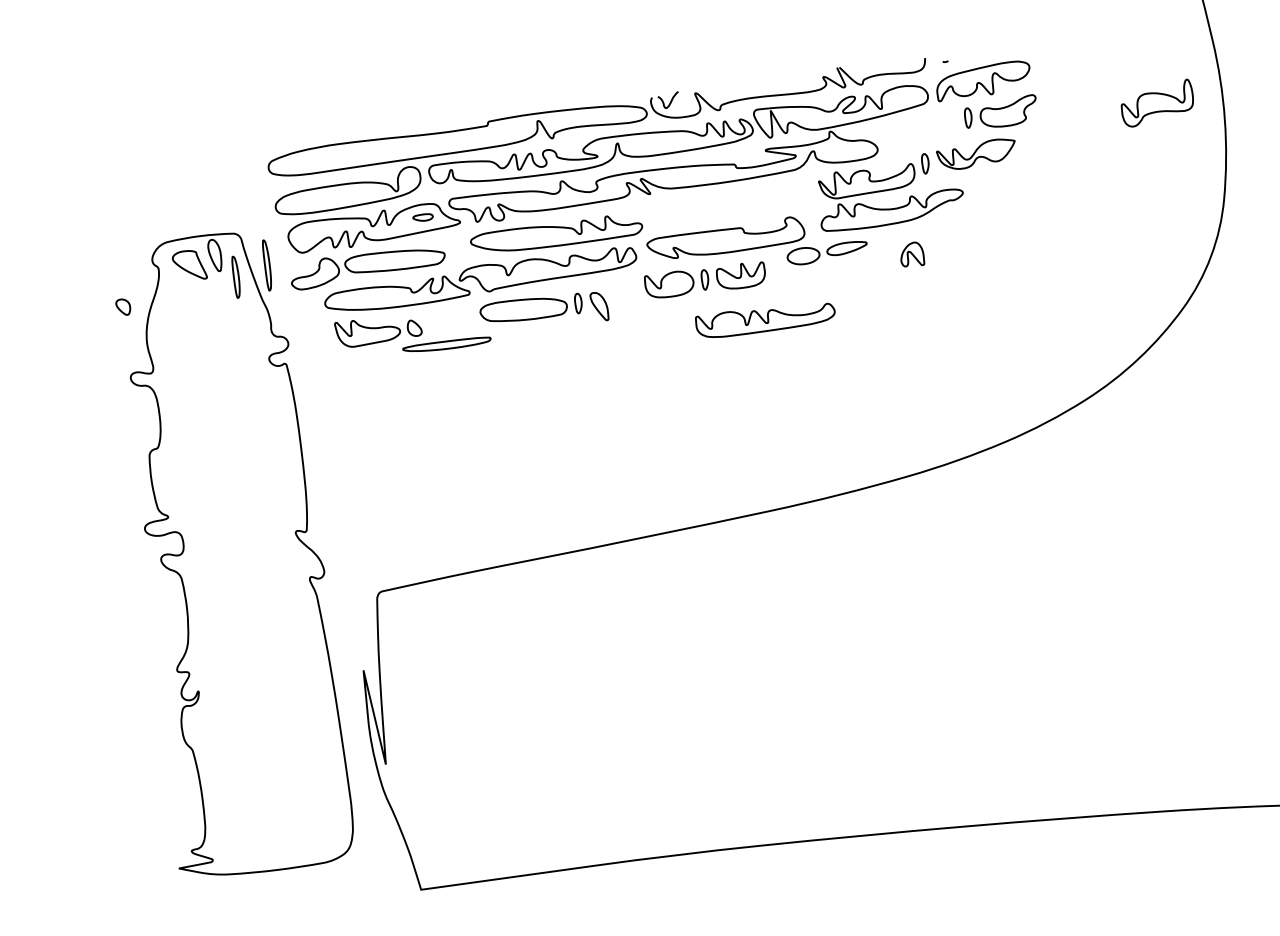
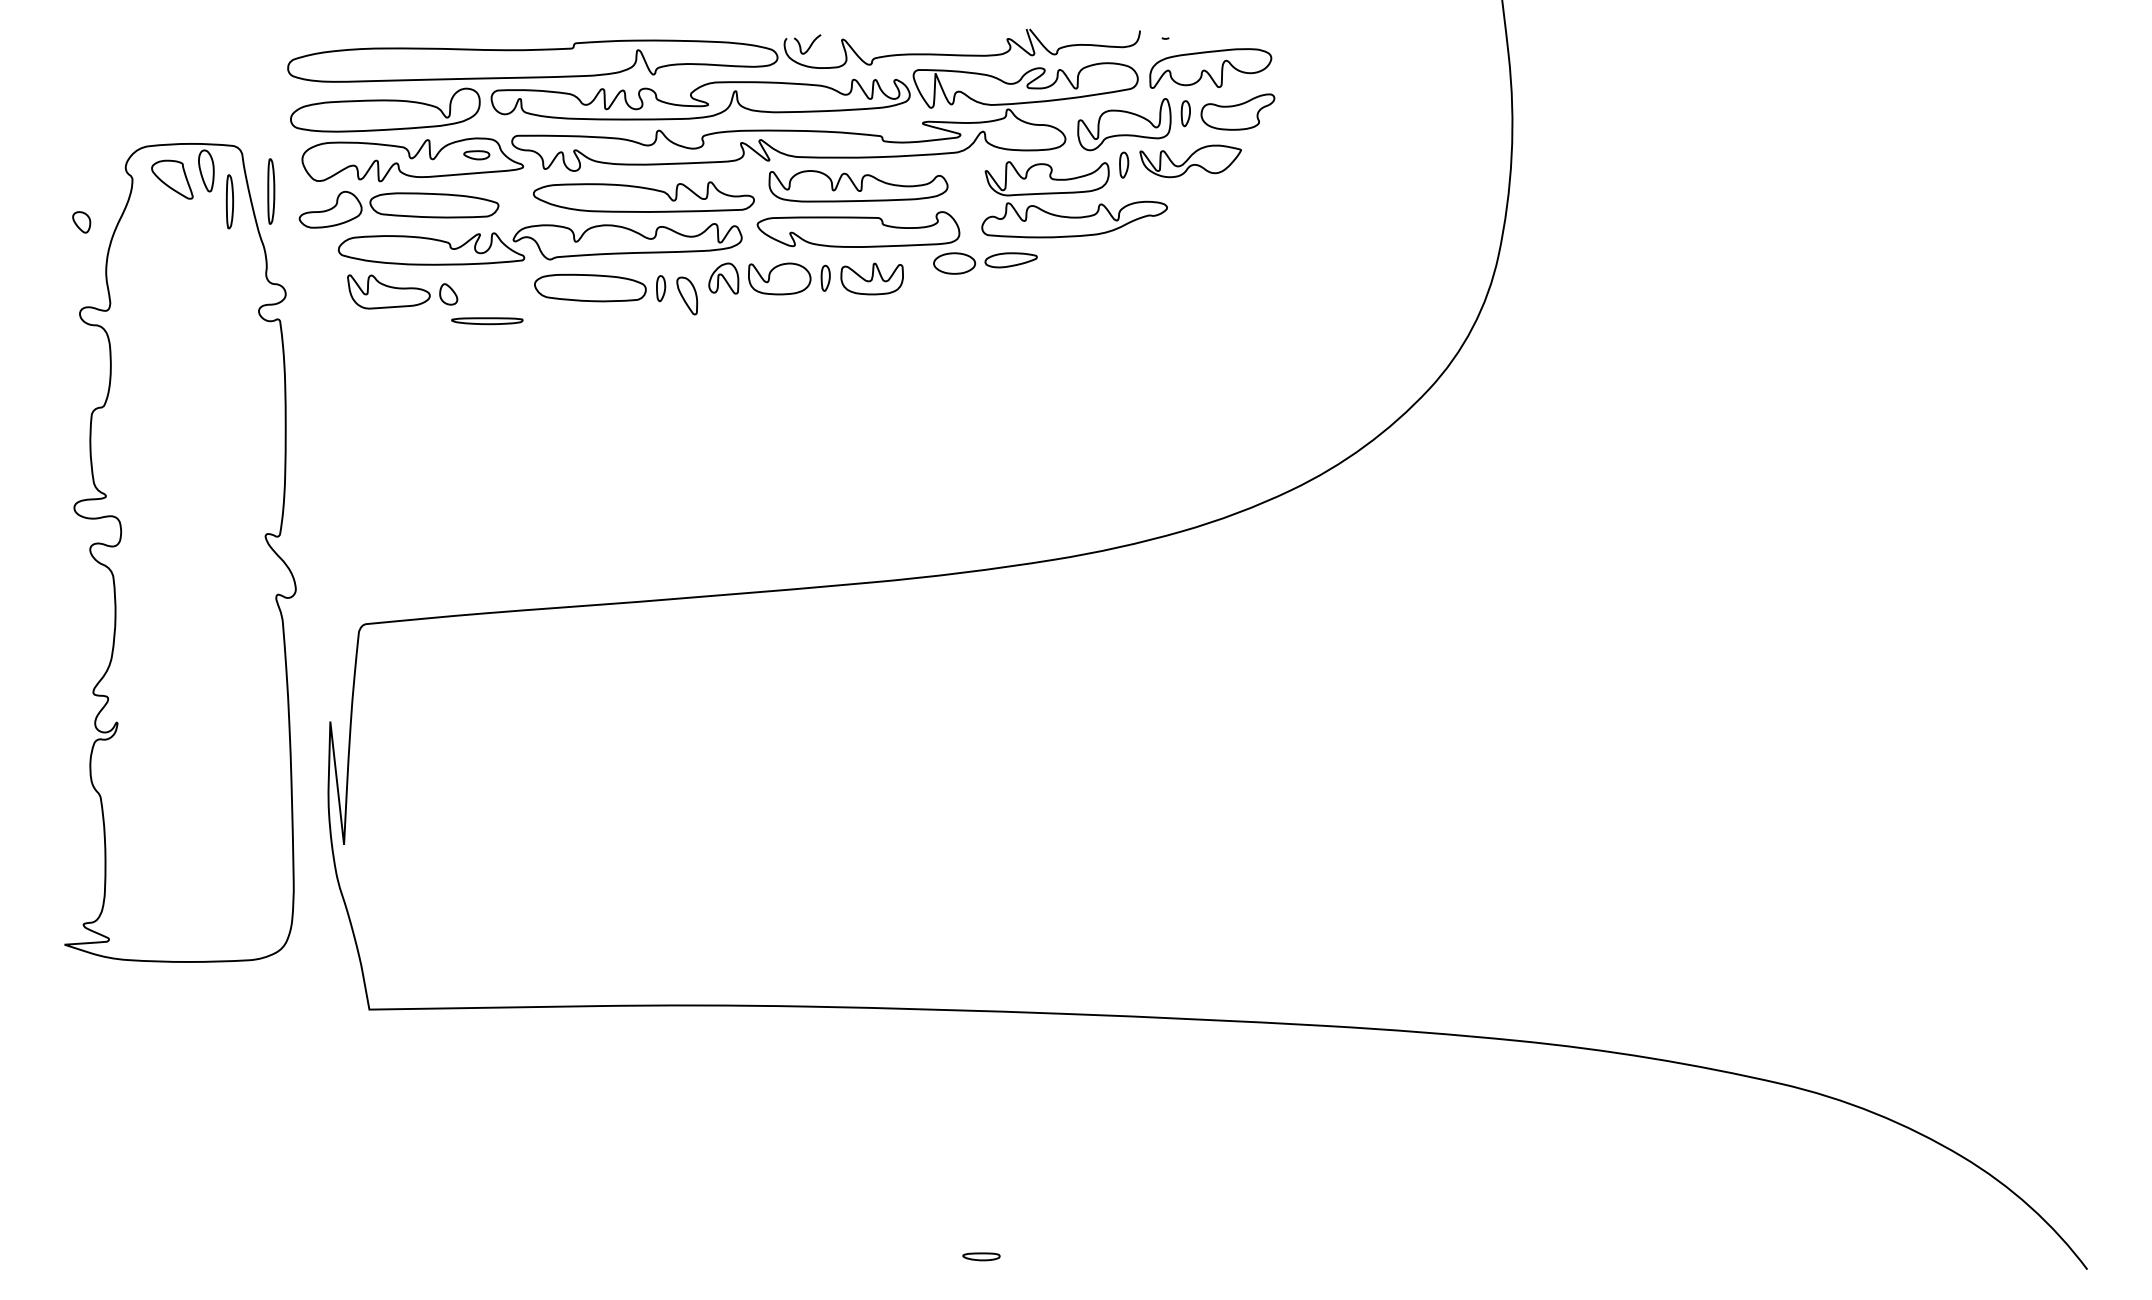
part: (1157, 103) -> (1124, 124), moved
part: (911, 254) -> (723, 278), moved
part: (765, 319) -> (858, 186), moved
part: (447, 345) -> (487, 321), size x0.62

